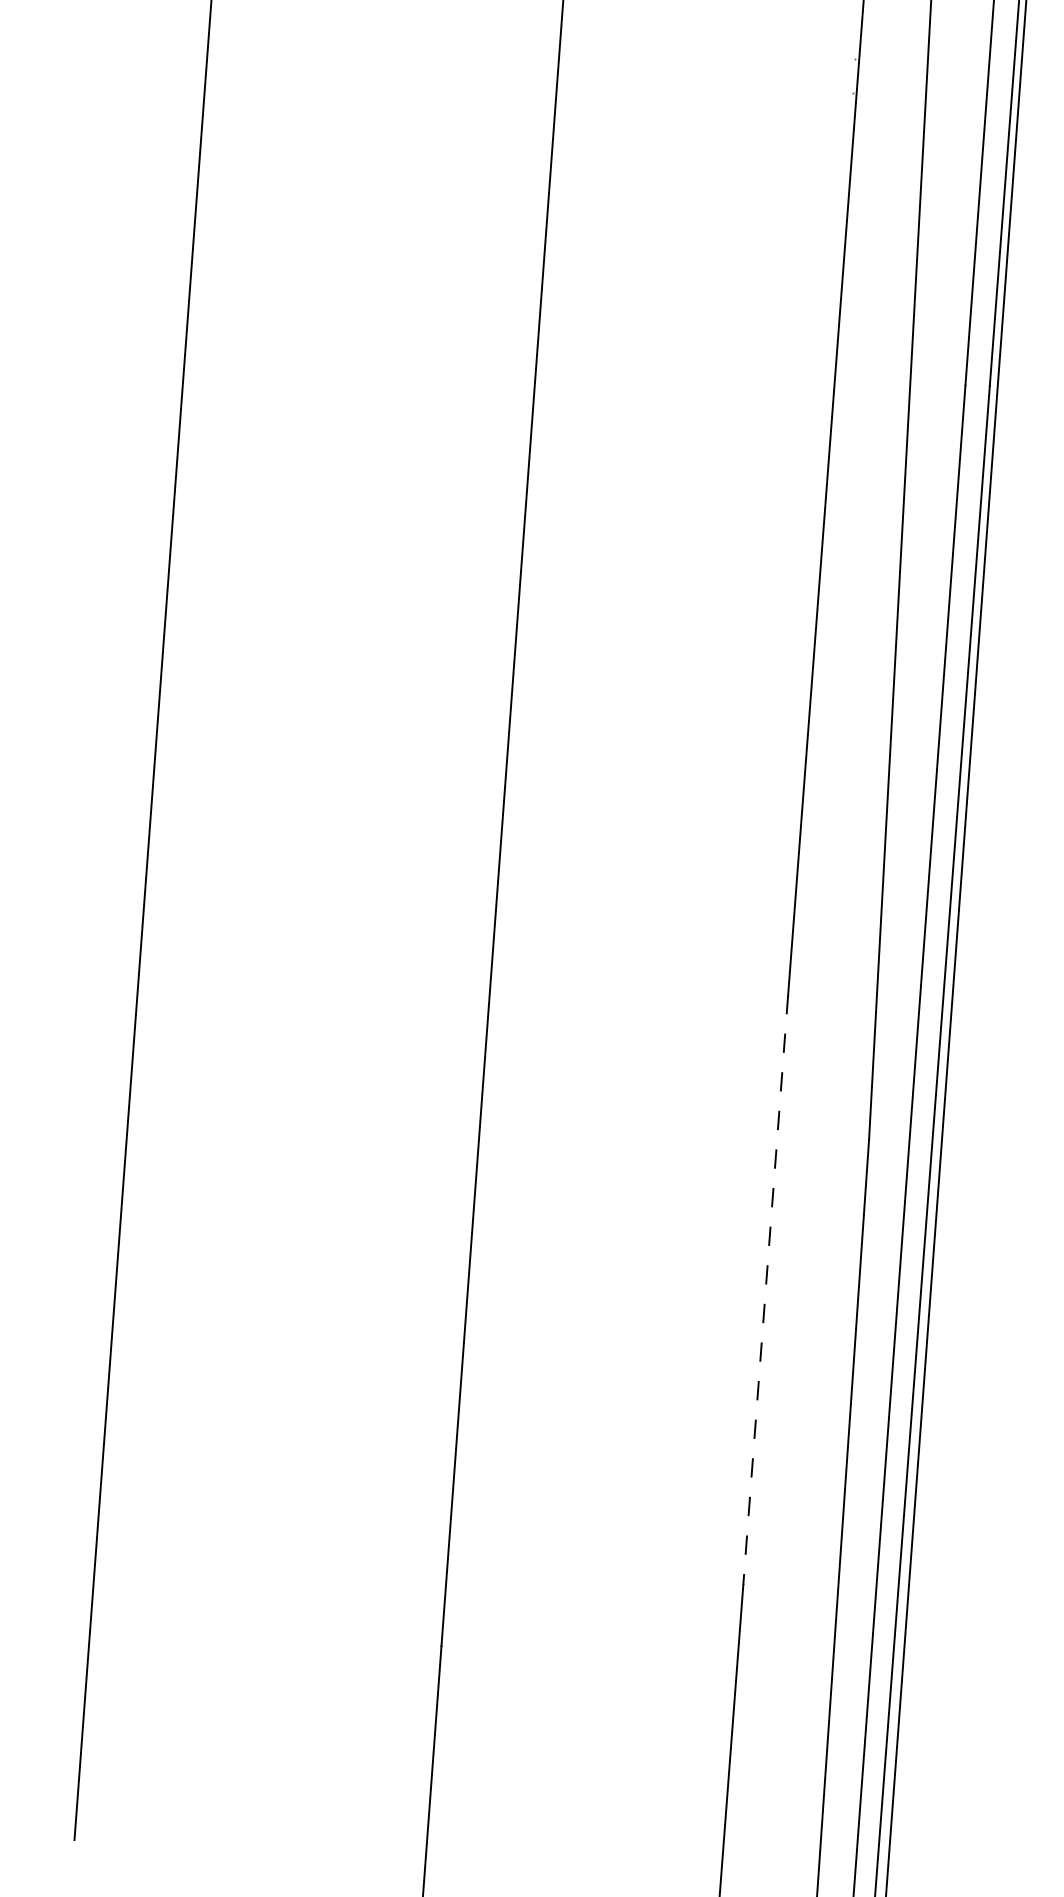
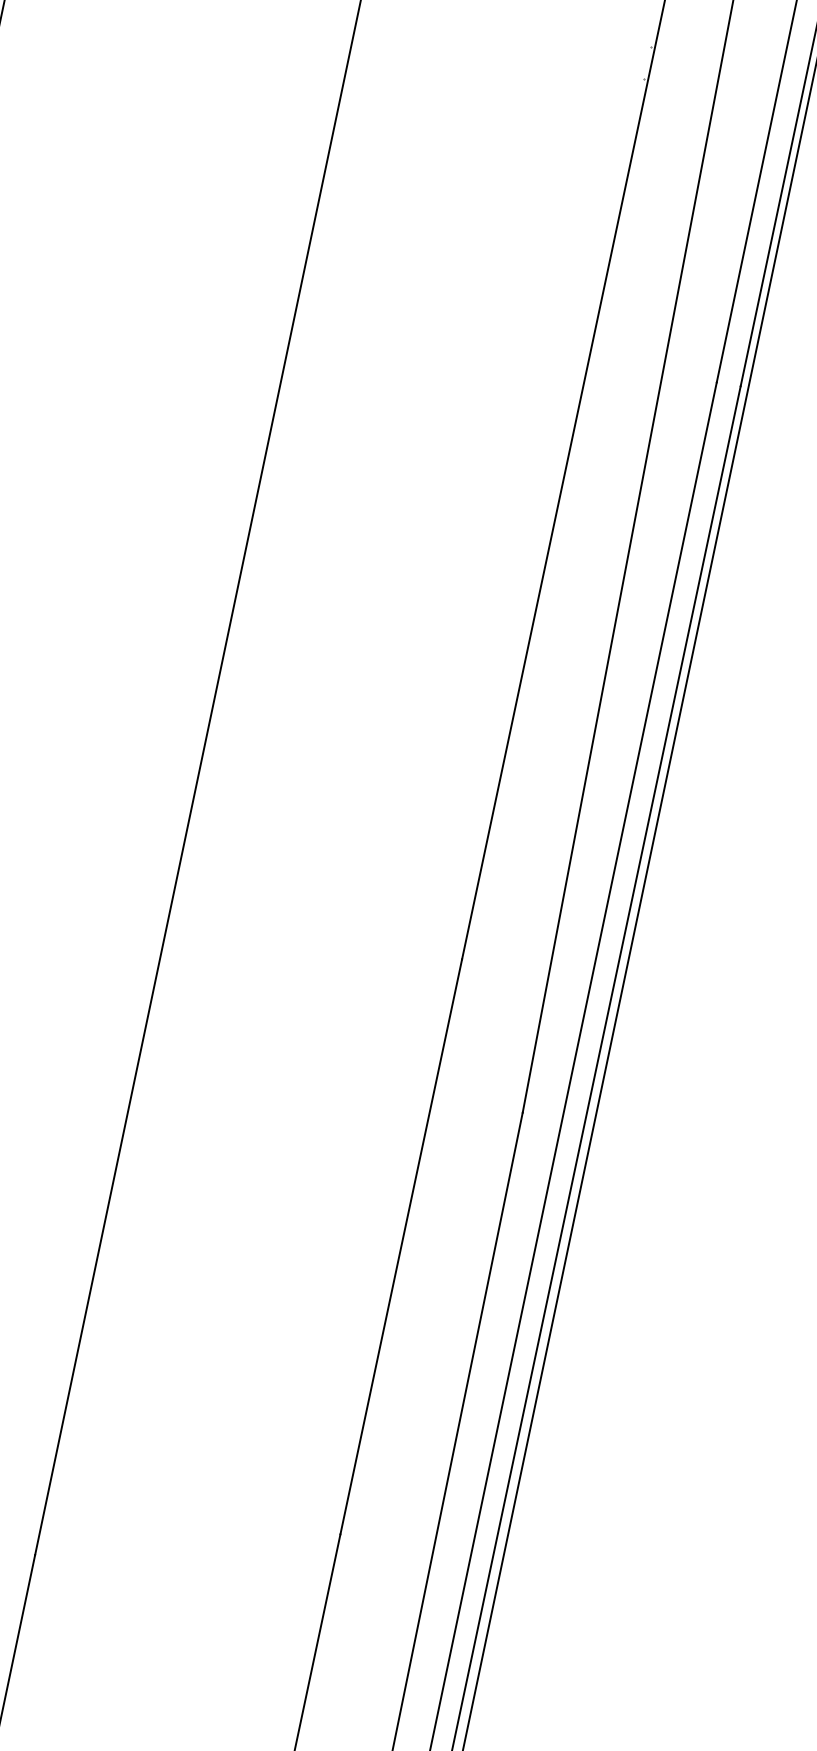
line: (765, 1289) -> (401, 1246), dashed -> solid

